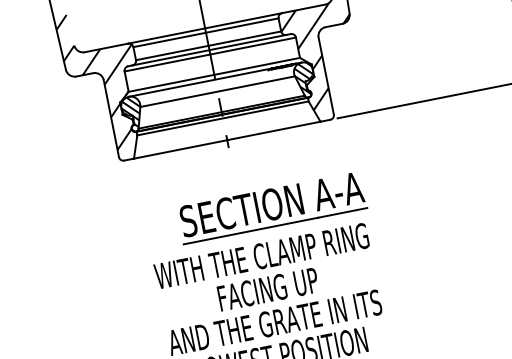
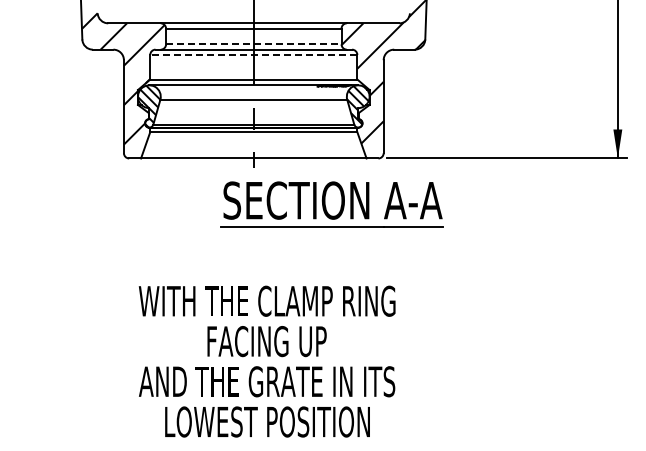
line: (208, 45) -> (253, 44), solid -> dashed
line: (209, 54) -> (253, 54), solid -> dashed
part: (271, 207) -> (331, 204), moved

